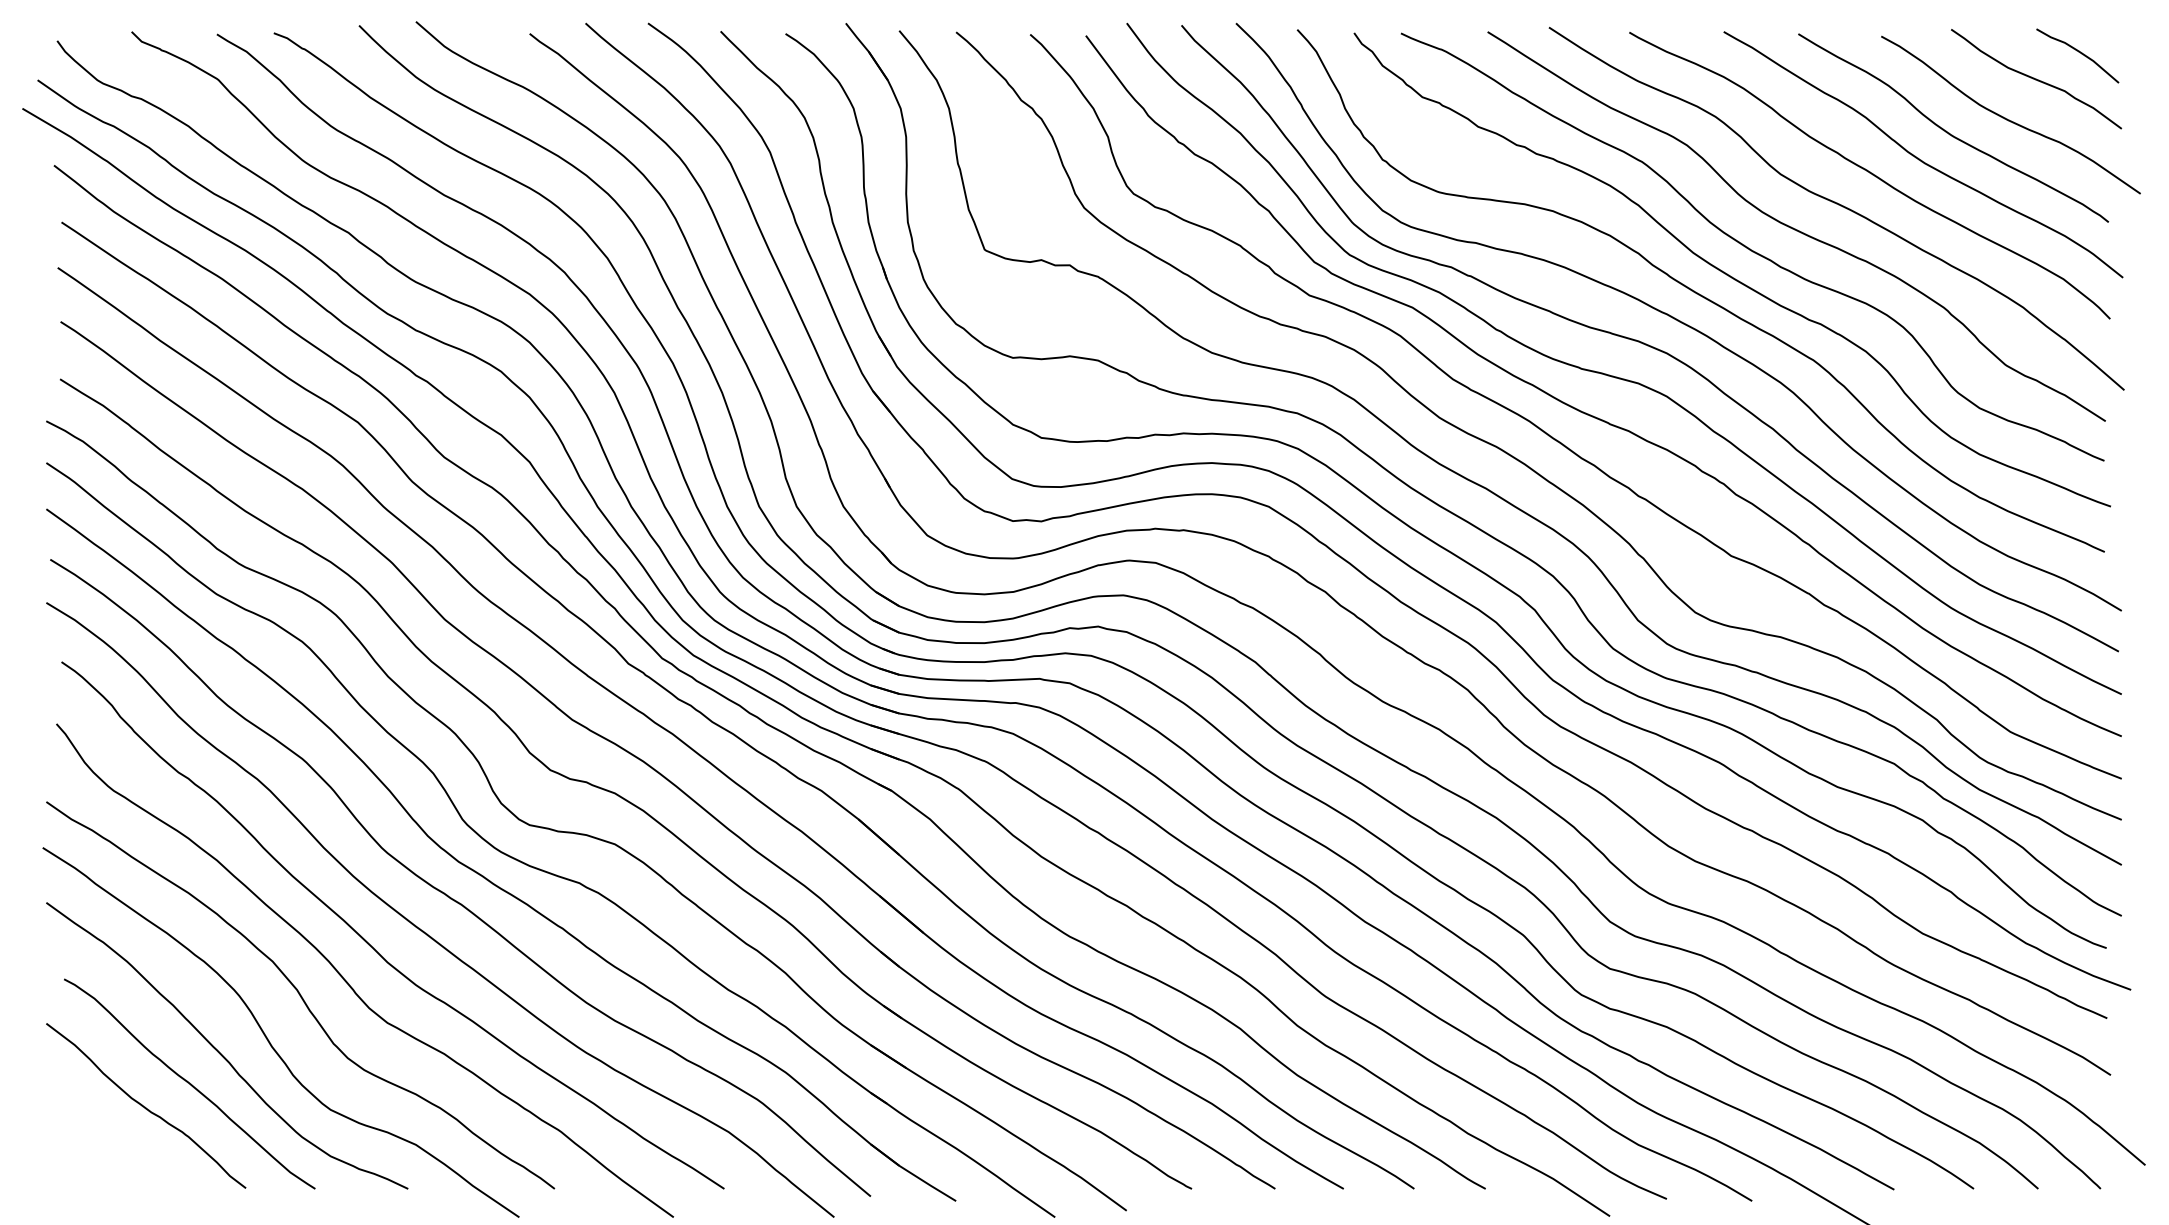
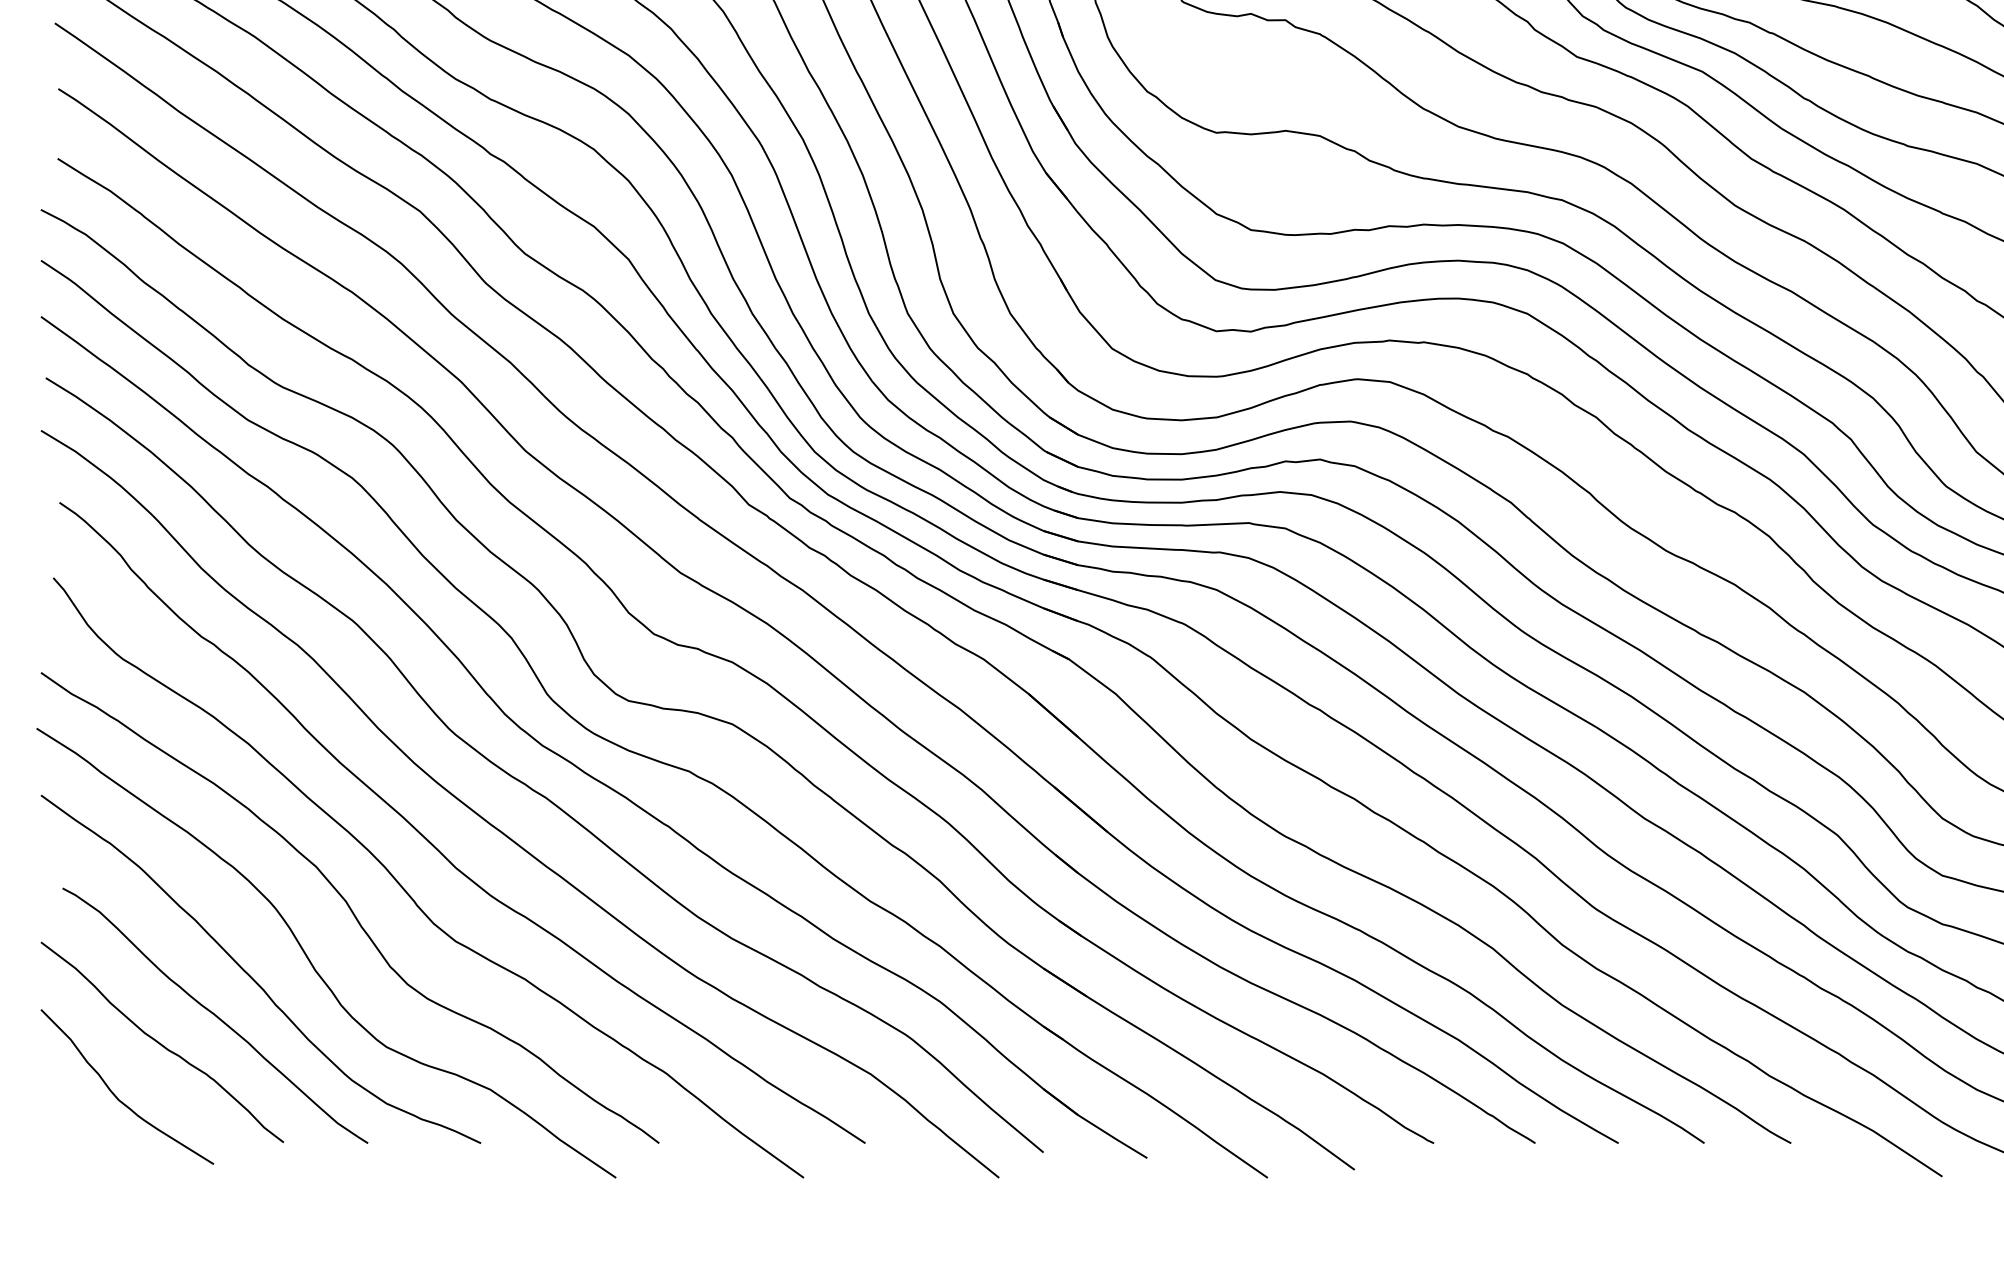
curve: (109, 1150) -> (117, 1096), added

